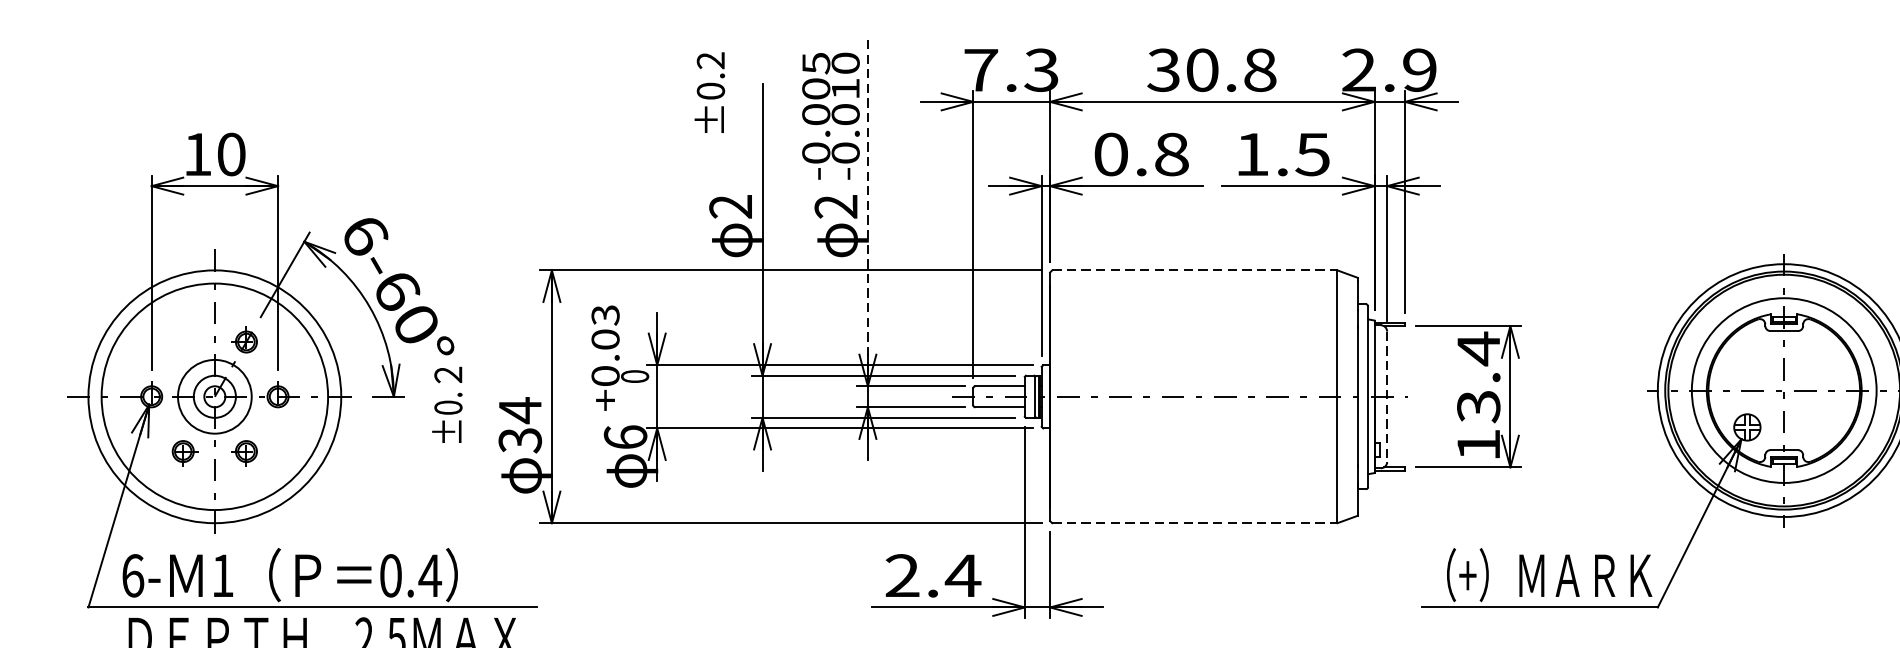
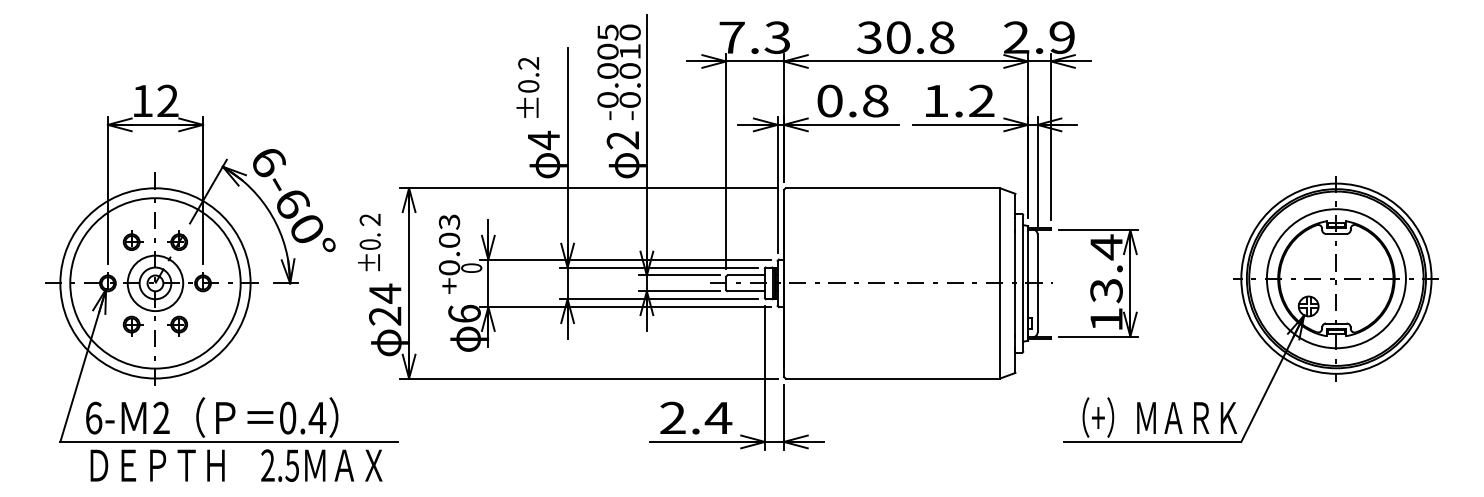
text: (709, 92) -> (527, 87), moved
text: (230, 153) -> (167, 100), 10 -> 12
text: (1312, 153) -> (981, 100), 1.5 -> 1.2
text: (730, 206) -> (543, 140), 2 -> 4
line: (867, 213) -> (646, 145), dashed -> solid
line: (1195, 270) -> (893, 188), dashed -> solid
part: (184, 339) -> (132, 240), added
line: (1386, 396) -> (1037, 283), dashed -> solid
text: (447, 404) -> (369, 242), moved
text: (520, 440) -> (385, 316), 34 -> 24
line: (1195, 523) -> (893, 378), dashed -> solid
text: (222, 575) -> (161, 417), 1 -> 2

